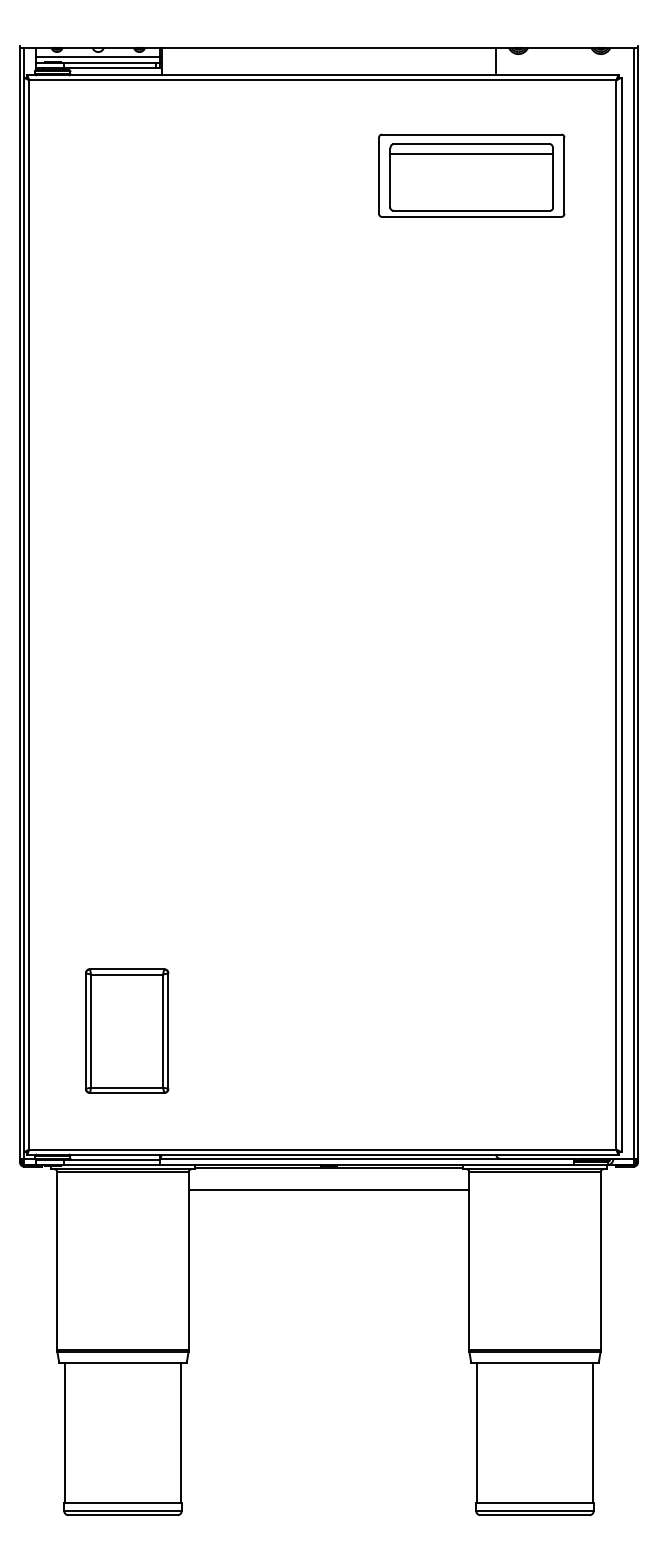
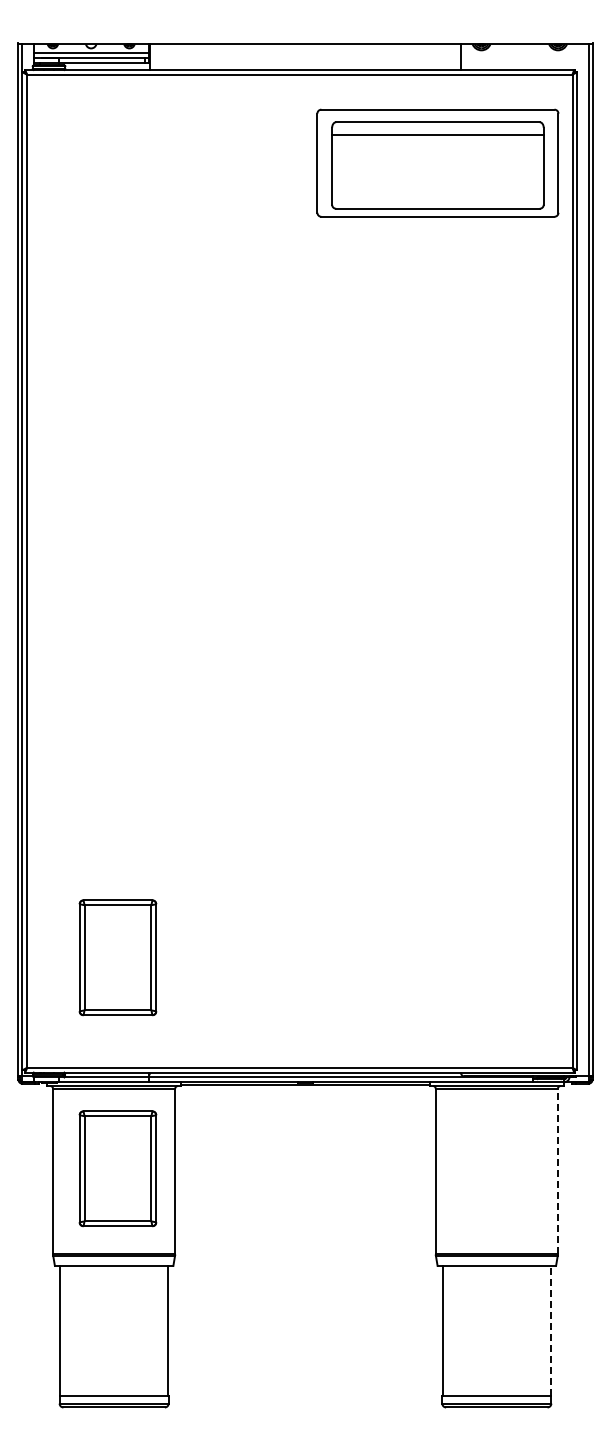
part: (472, 175) -> (438, 163), size x1.4
line: (329, 1190) -> (305, 1105), removed
part: (126, 1257) -> (117, 1168), added
line: (600, 1261) -> (557, 1171), solid -> dashed
line: (592, 1432) -> (550, 1330), solid -> dashed

